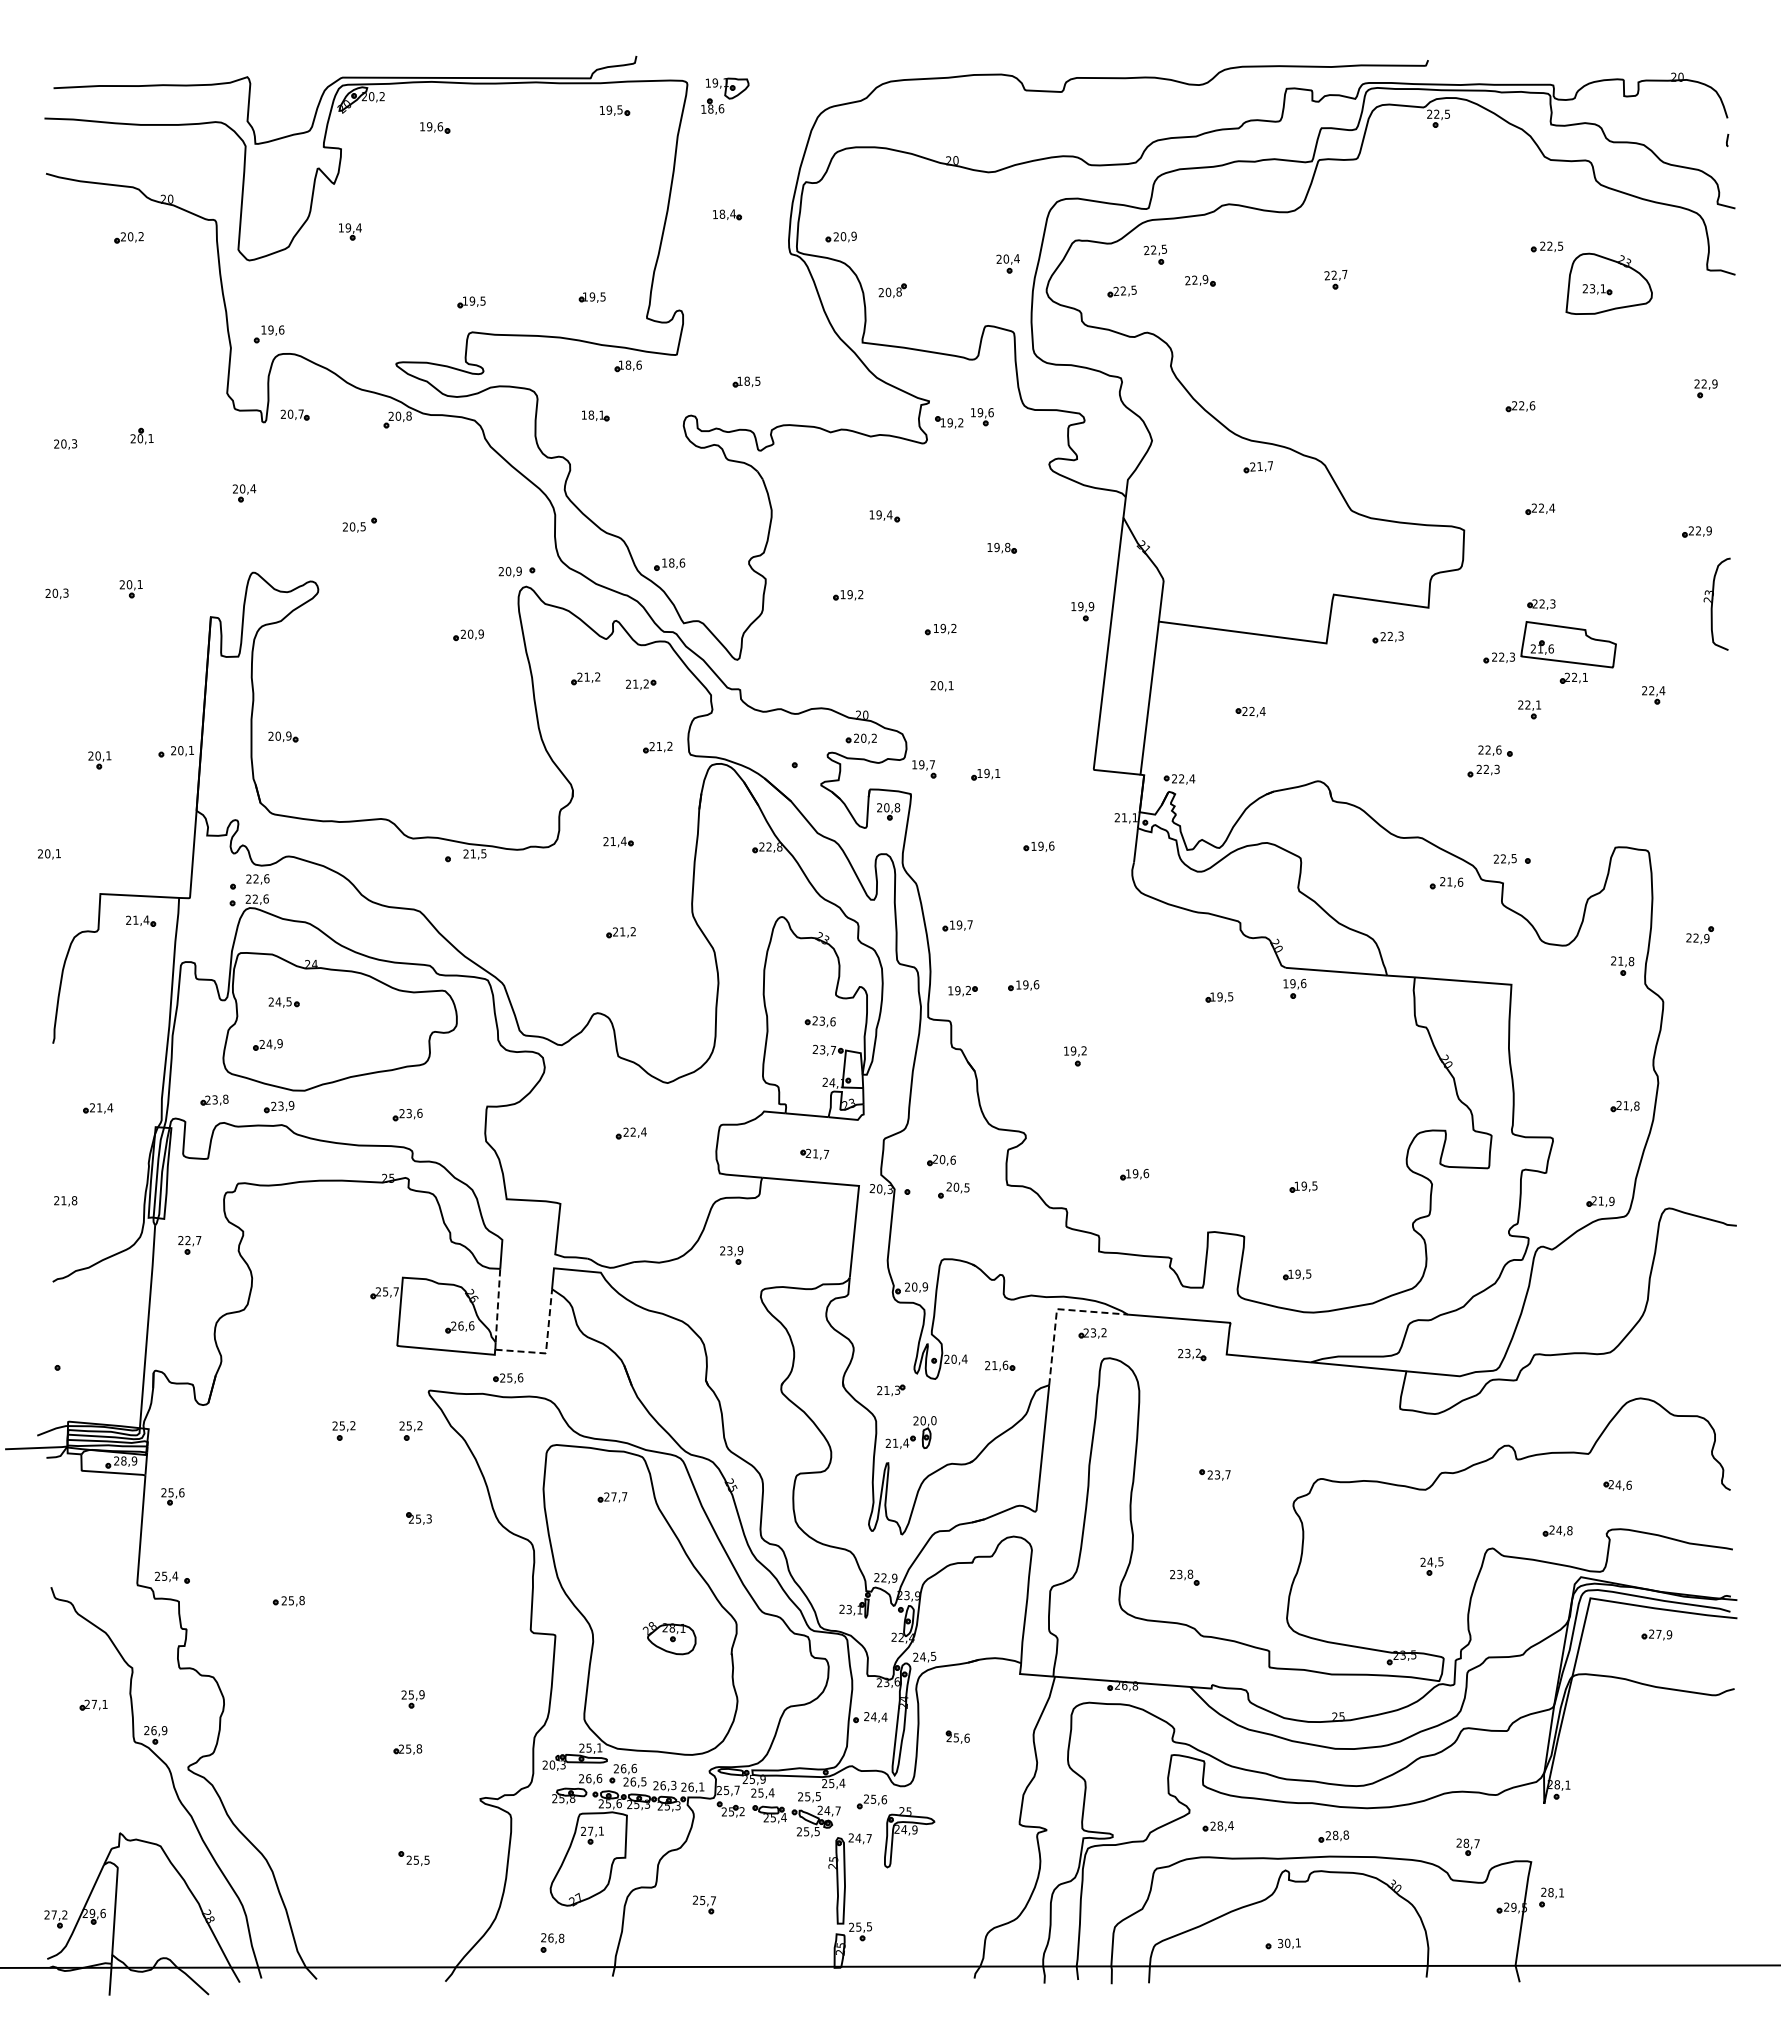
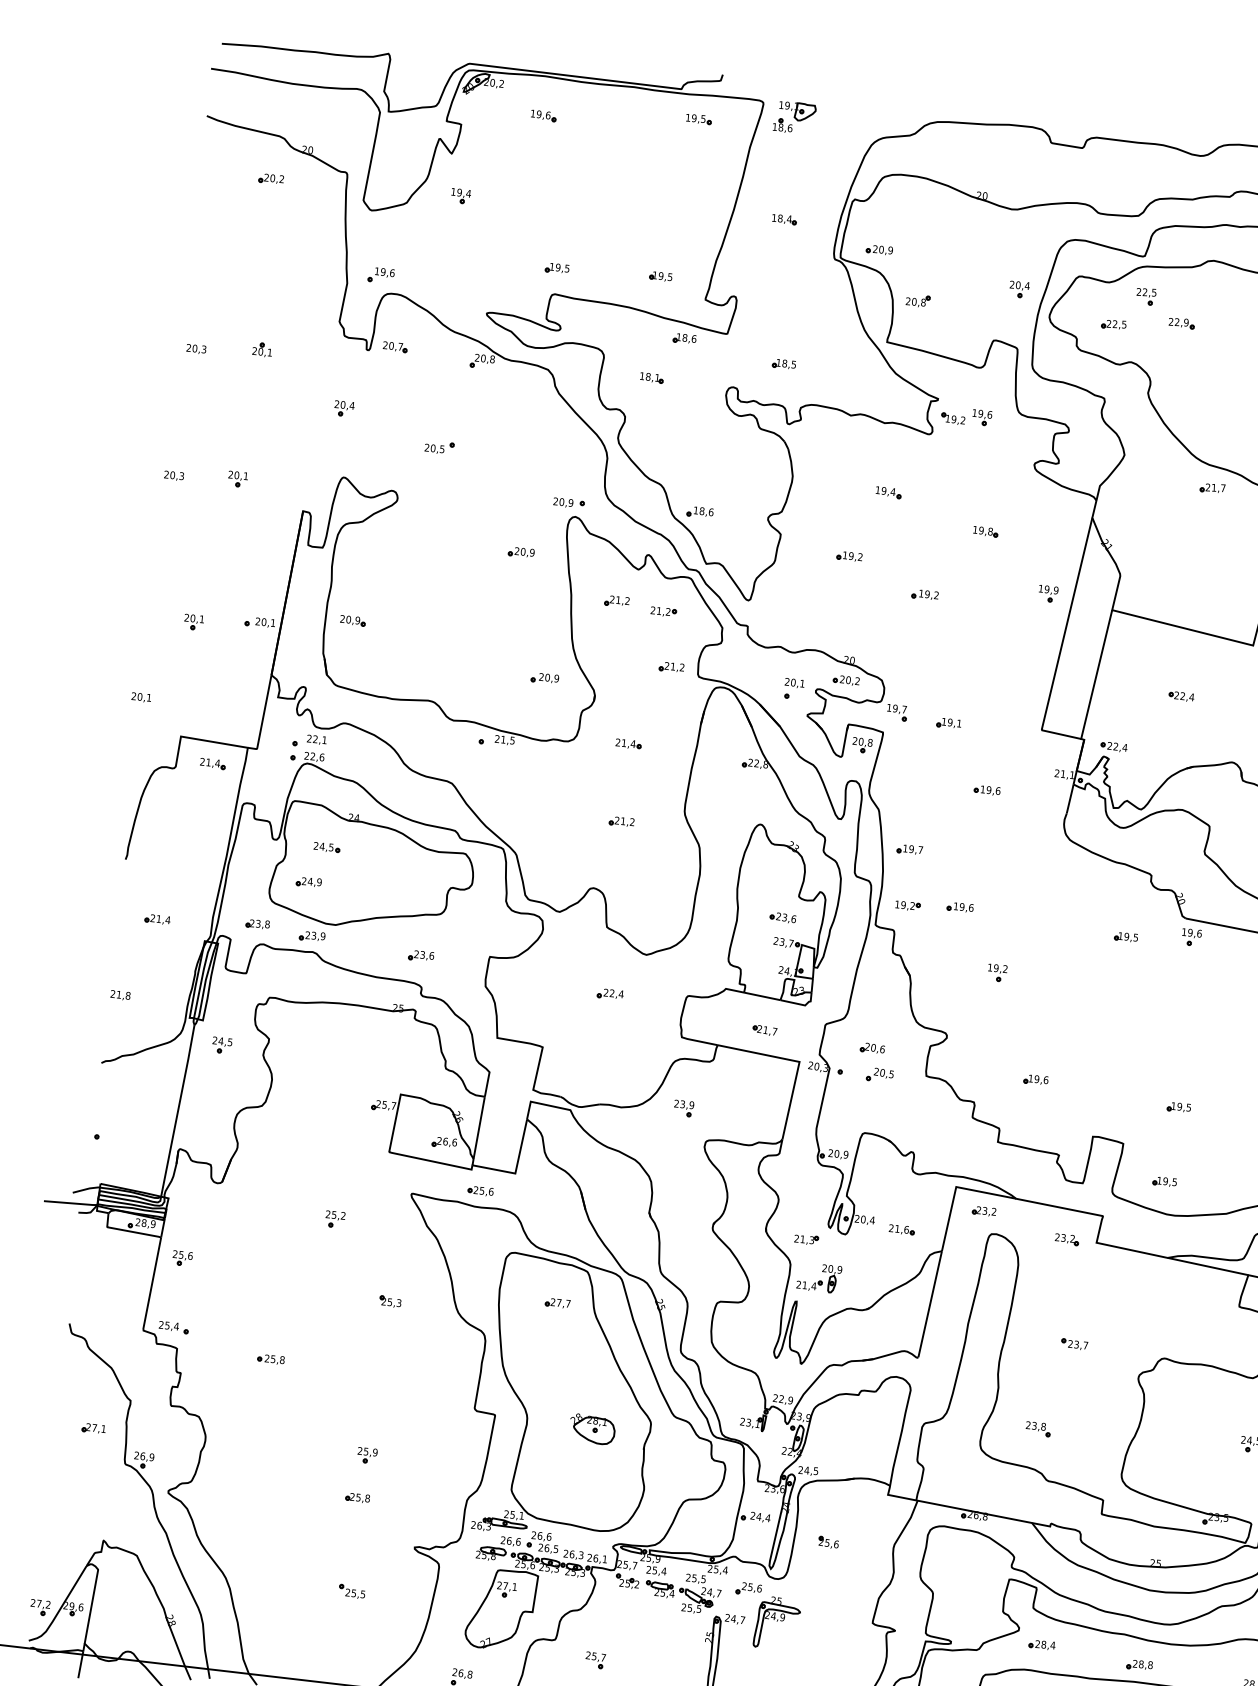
text: (941, 686) -> (794, 683), moved
part: (512, 777) -> (544, 678), added
text: (266, 878) -> (324, 739), 22,6 -> 22,1
text: (193, 1240) -> (225, 1041), 22,7 -> 24,5
line: (497, 1306) -> (478, 1128), dashed -> solid
line: (1056, 1311) -> (955, 1188), dashed -> solid
line: (546, 1346) -> (516, 1167), dashed -> solid
text: (933, 1420) -> (839, 1269), 20,0 -> 20,9
part: (410, 1430) -> (392, 1225), removed
text: (552, 1764) -> (479, 1525), 20,3 -> 26,3

